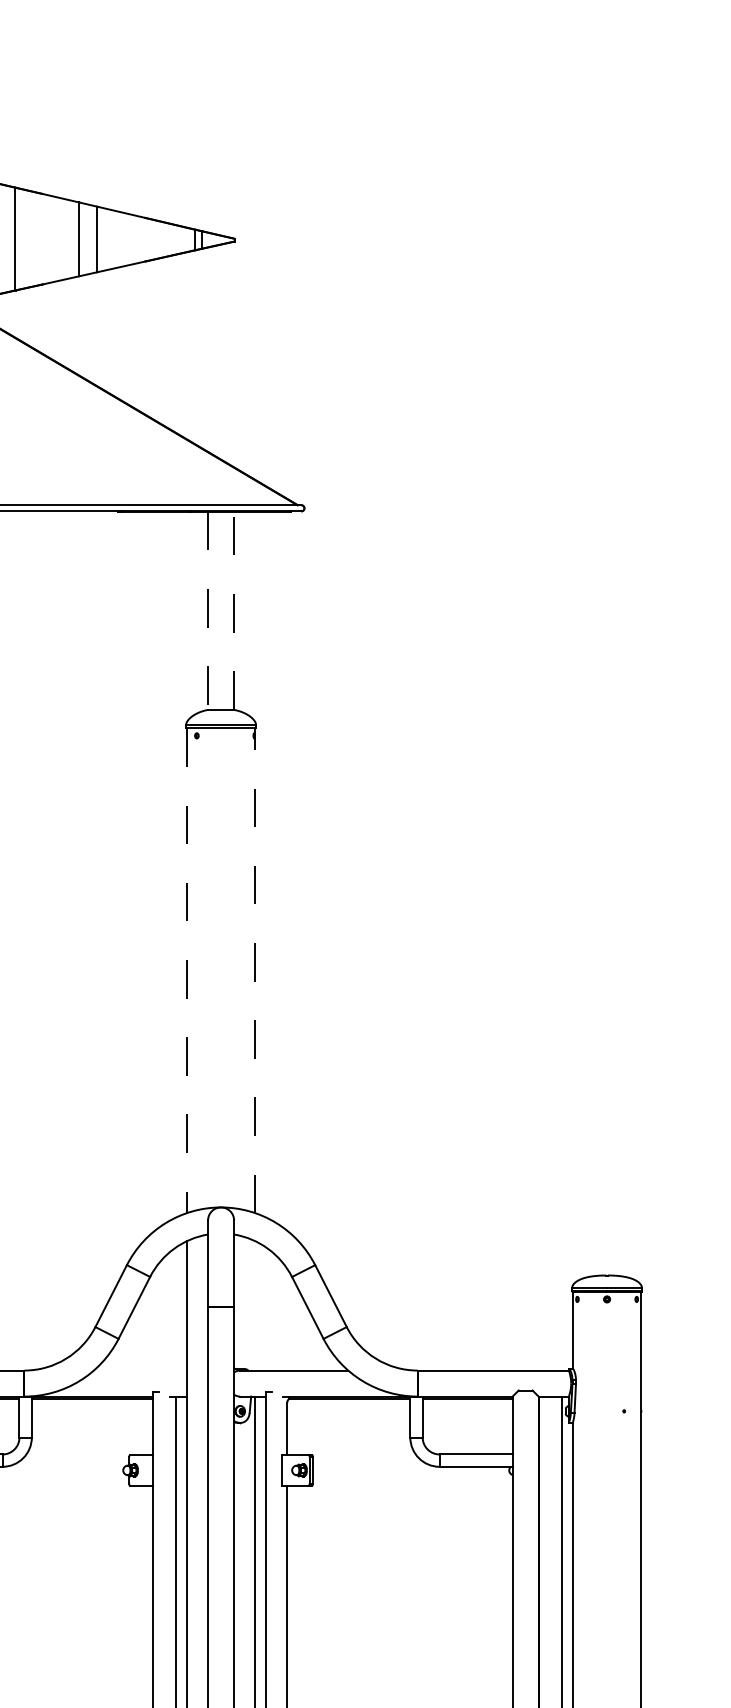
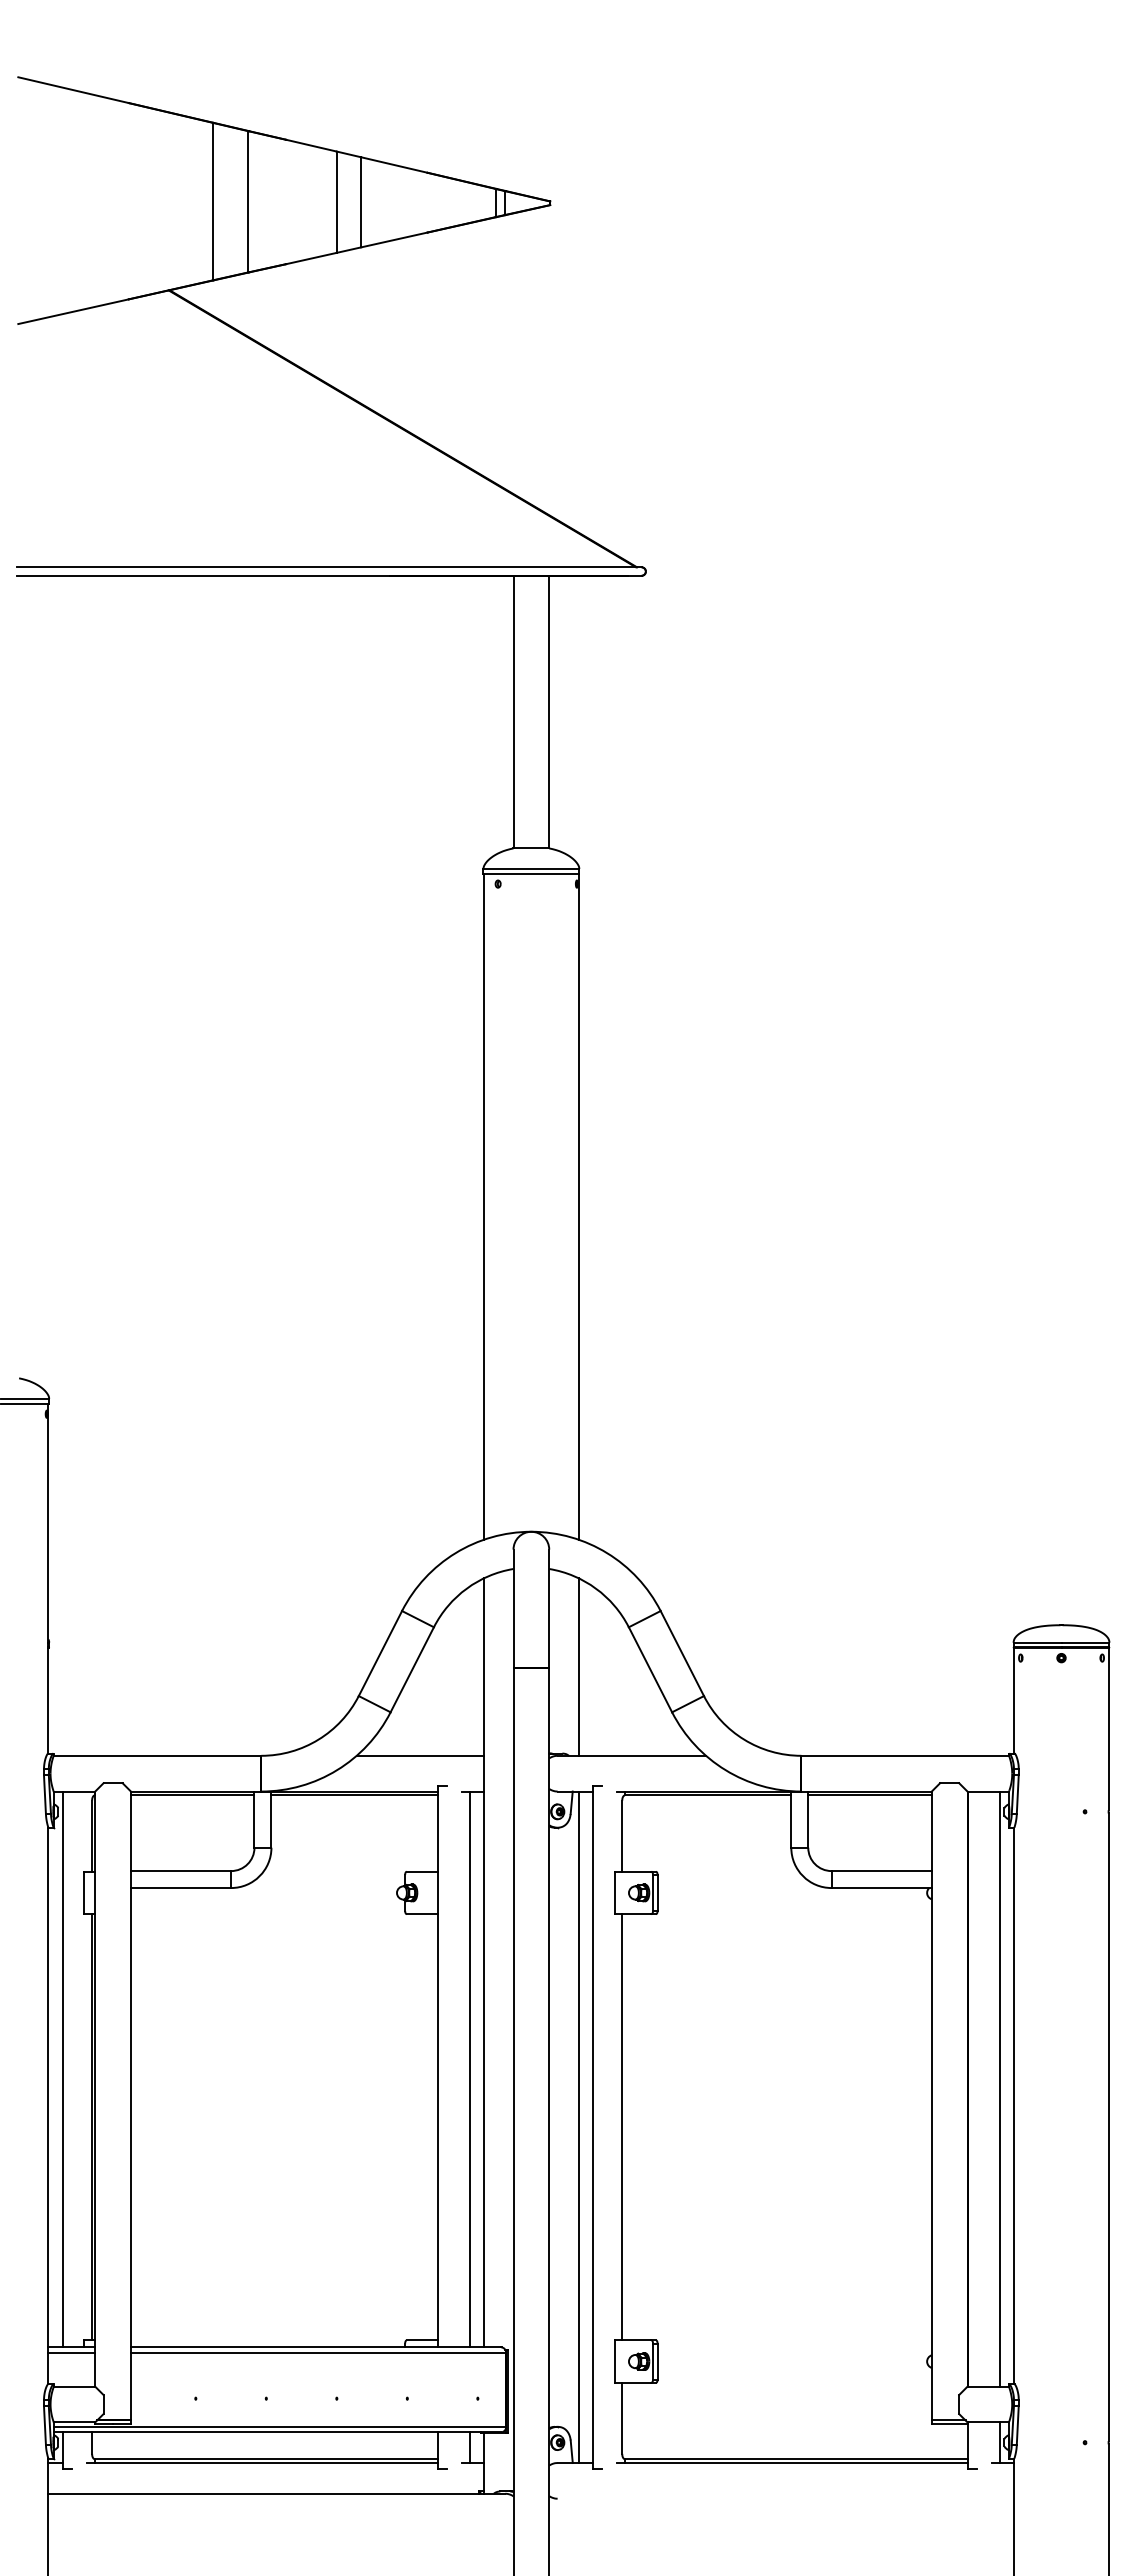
line: (208, 610) -> (513, 712), dashed -> solid
line: (234, 610) -> (549, 711), dashed -> solid
line: (186, 970) -> (484, 1206), dashed -> solid
line: (255, 970) -> (578, 1206), dashed -> solid
line: (255, 1305) -> (578, 1666), added
line: (140, 1370) -> (420, 1755), added

